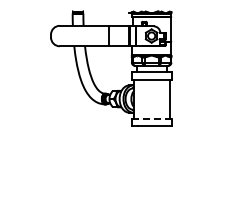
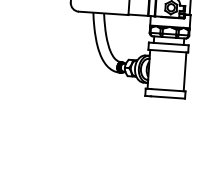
line: (154, 118) -> (168, 90), dashed -> solid

